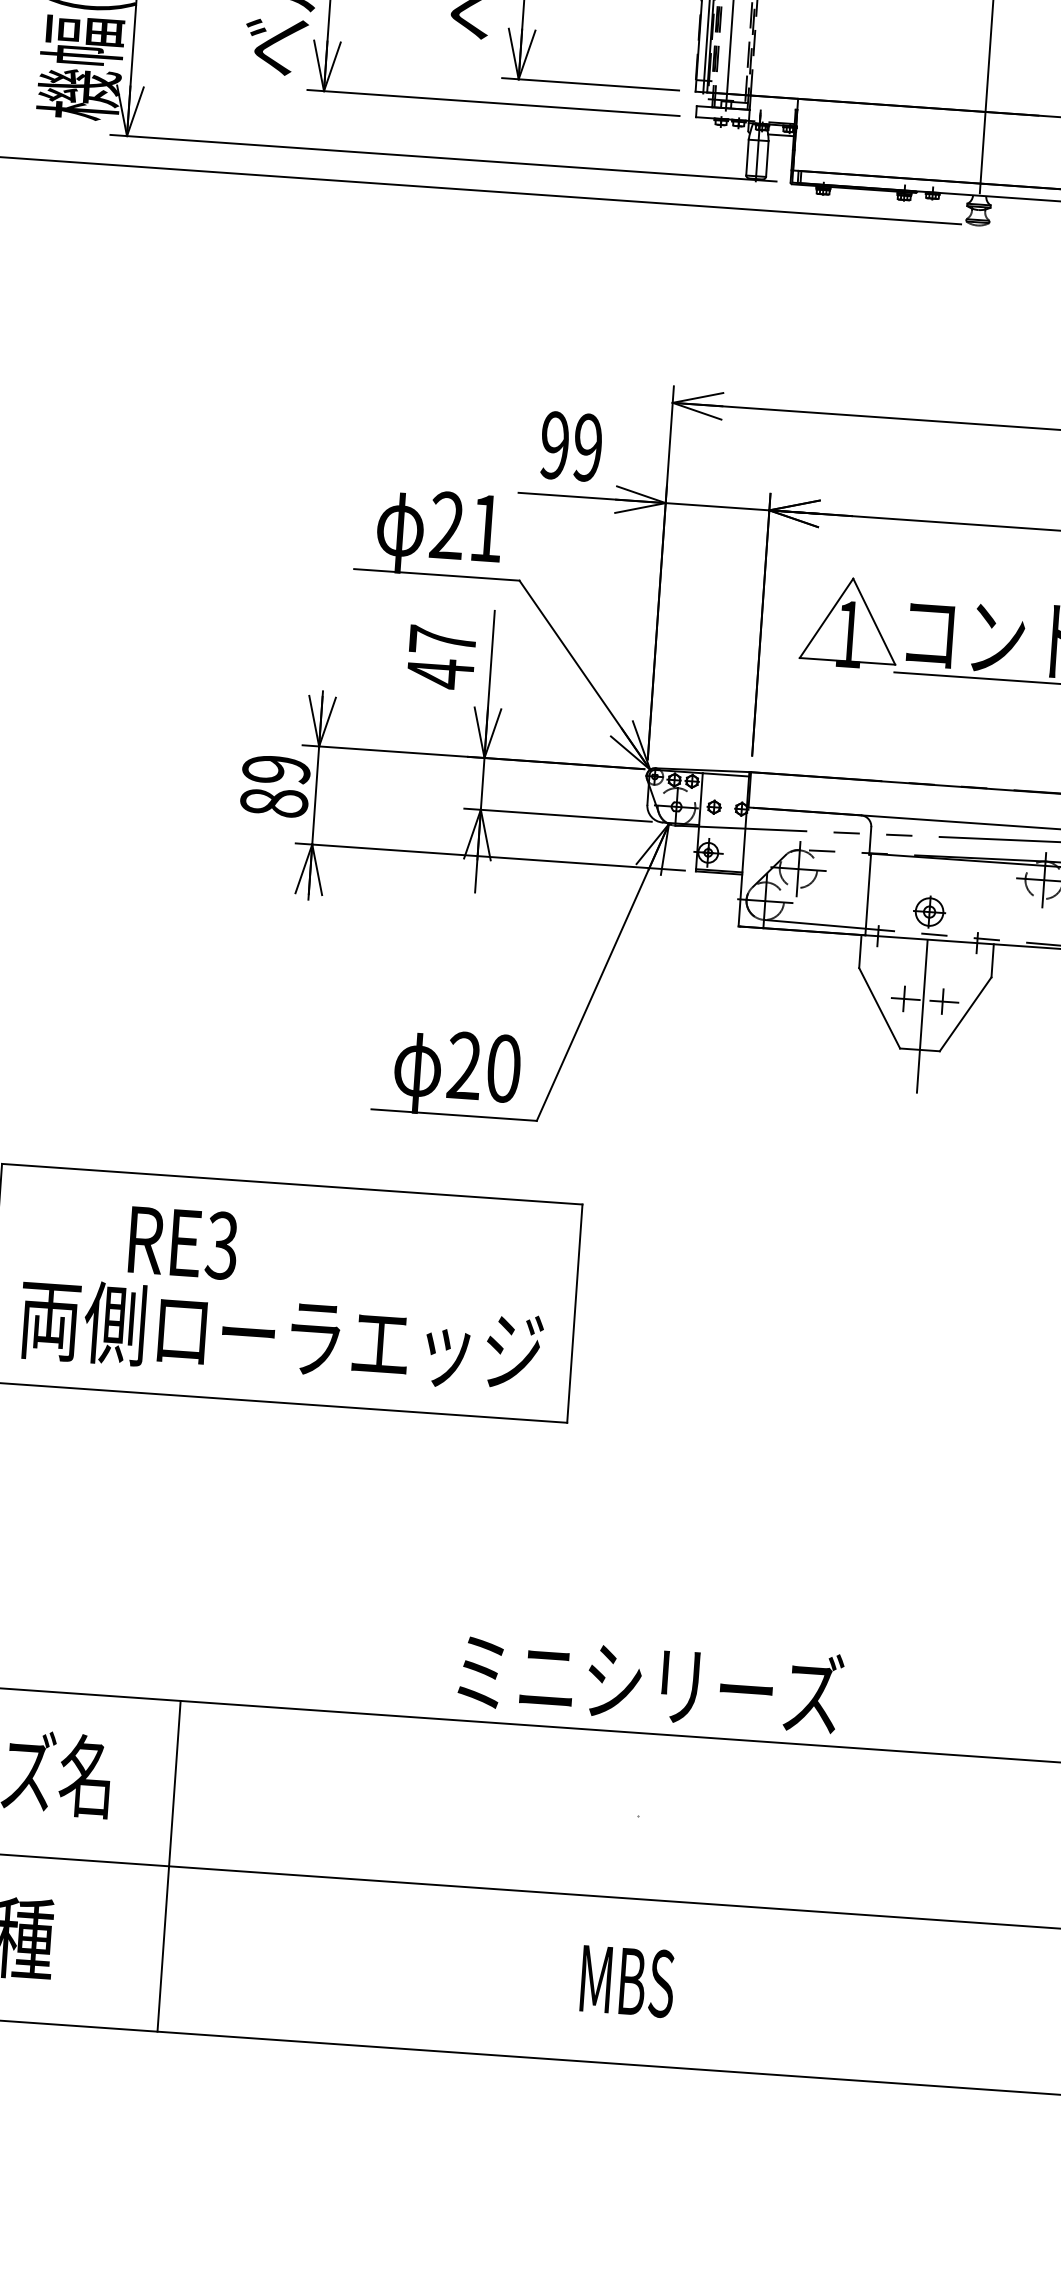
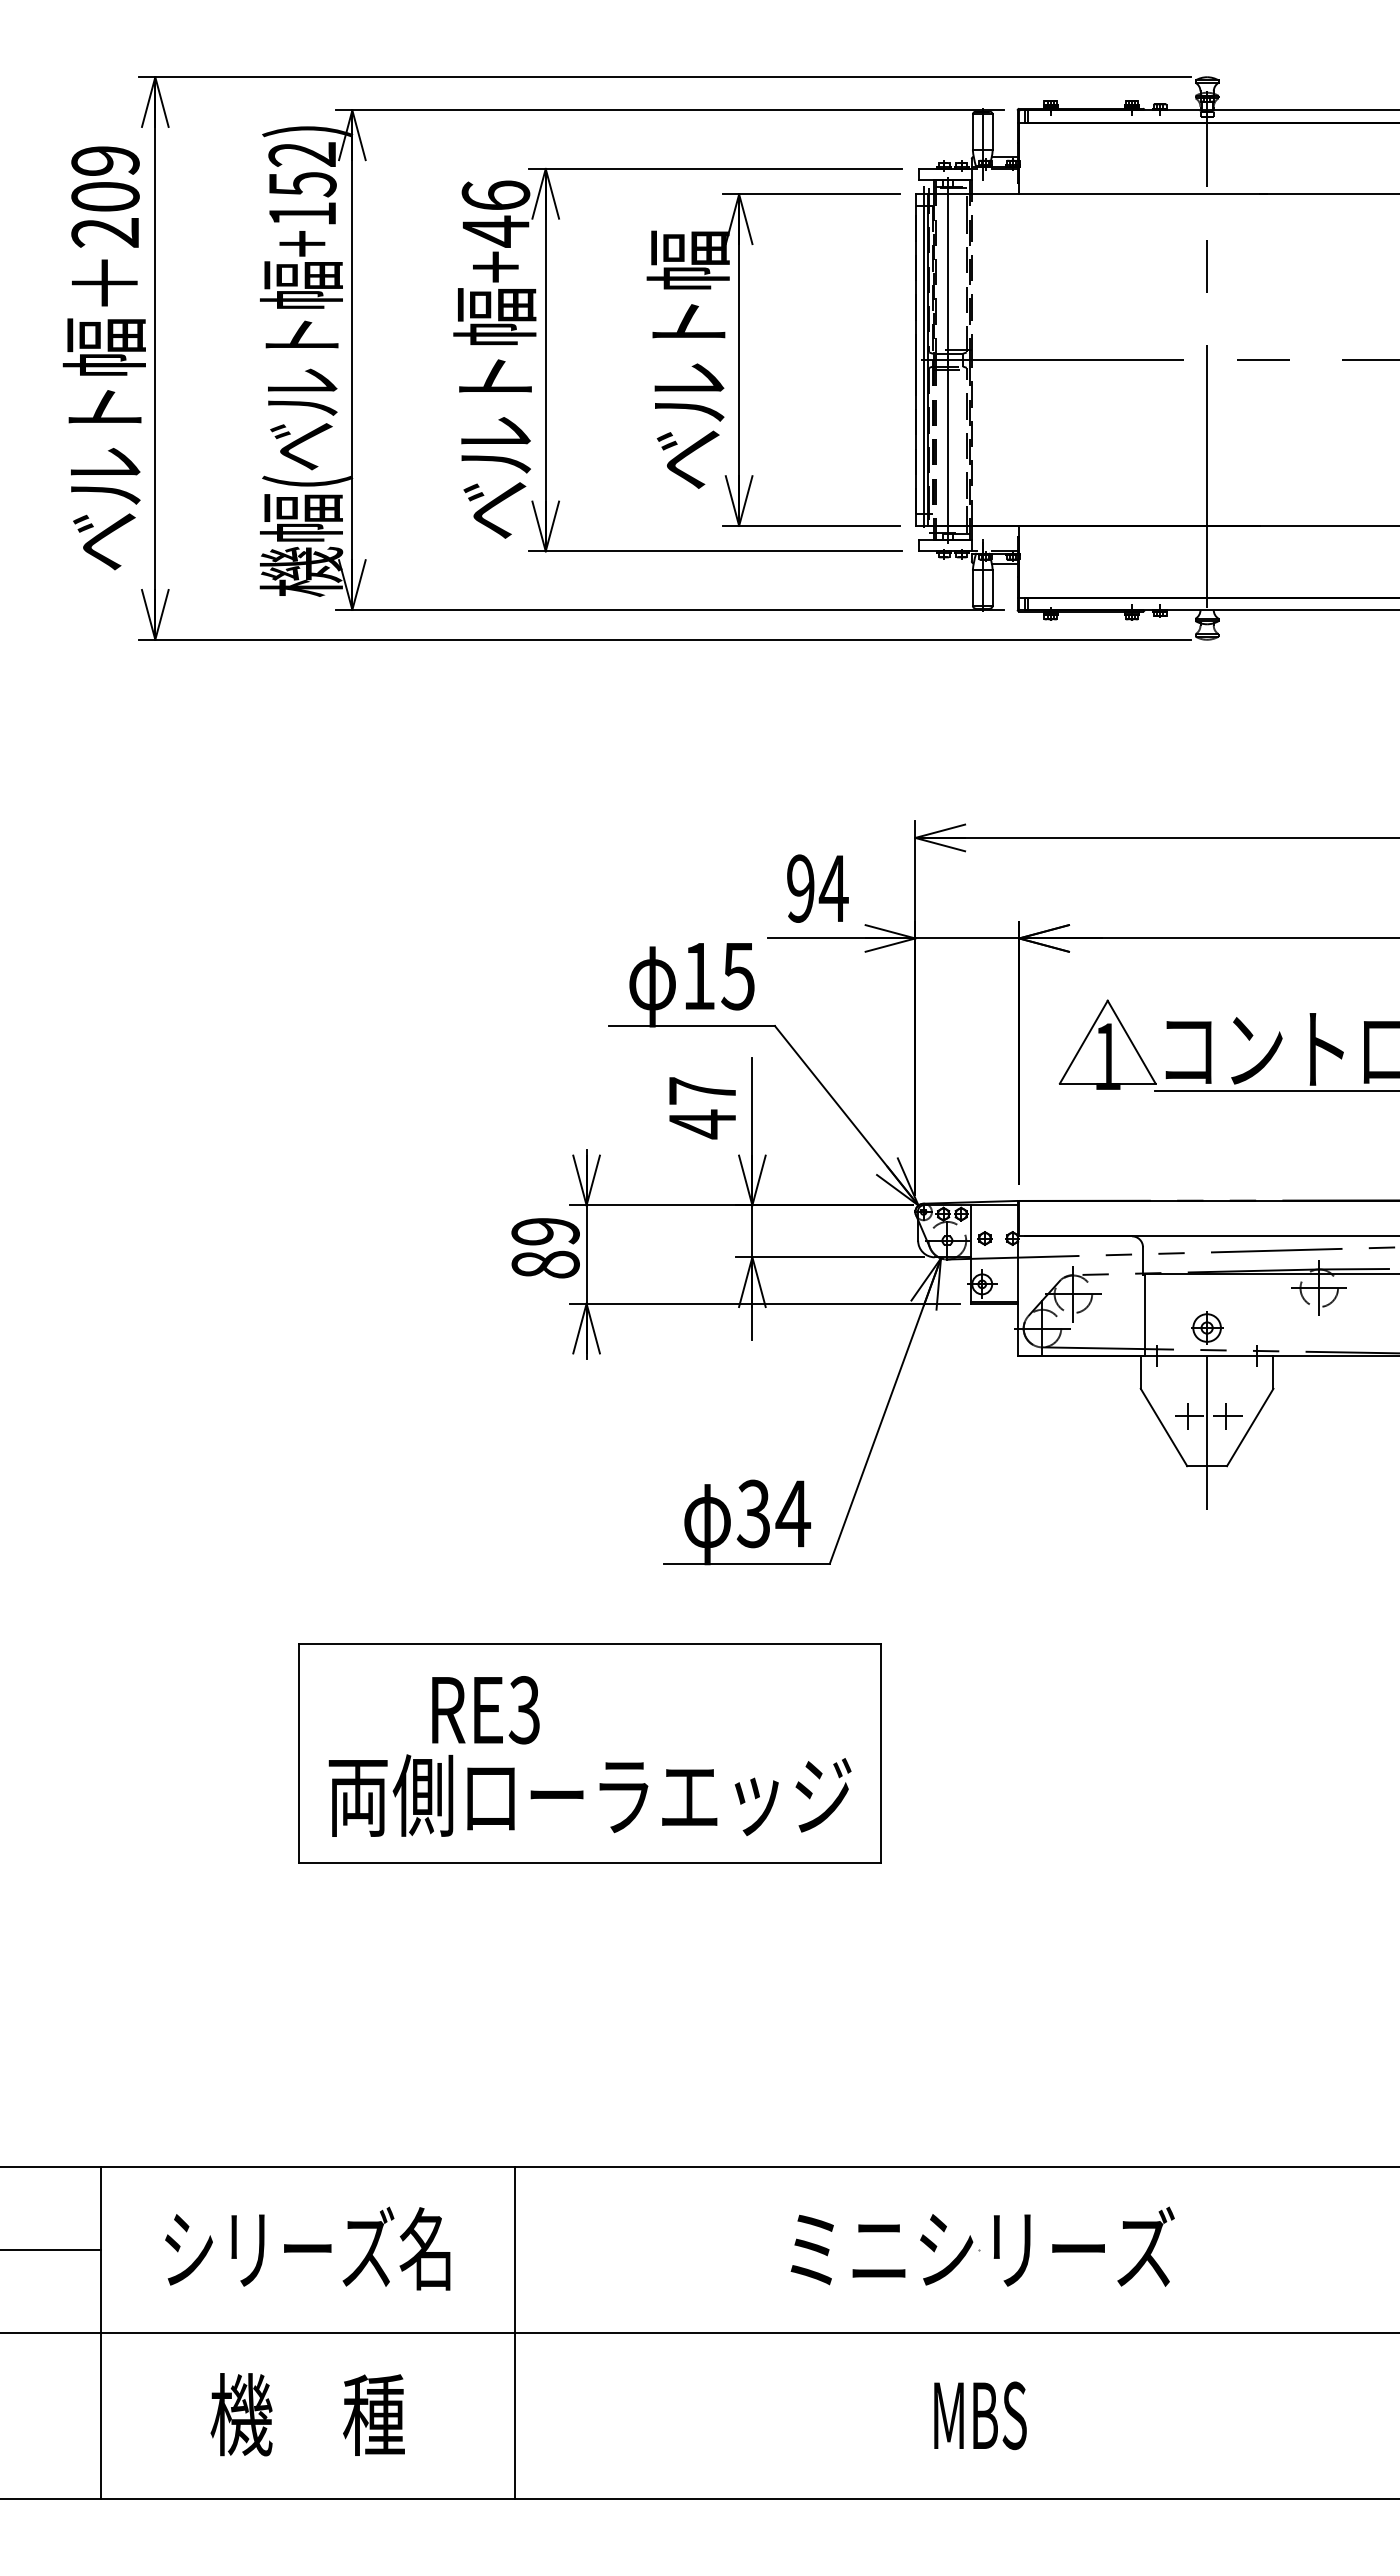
text: (587, 447) -> (833, 888), 99 -> 94
text: (466, 527) -> (718, 976), 21 -> 15
text: (484, 1066) -> (773, 1513), 20 -> 34
text: (650, 1680) -> (982, 2246), moved

